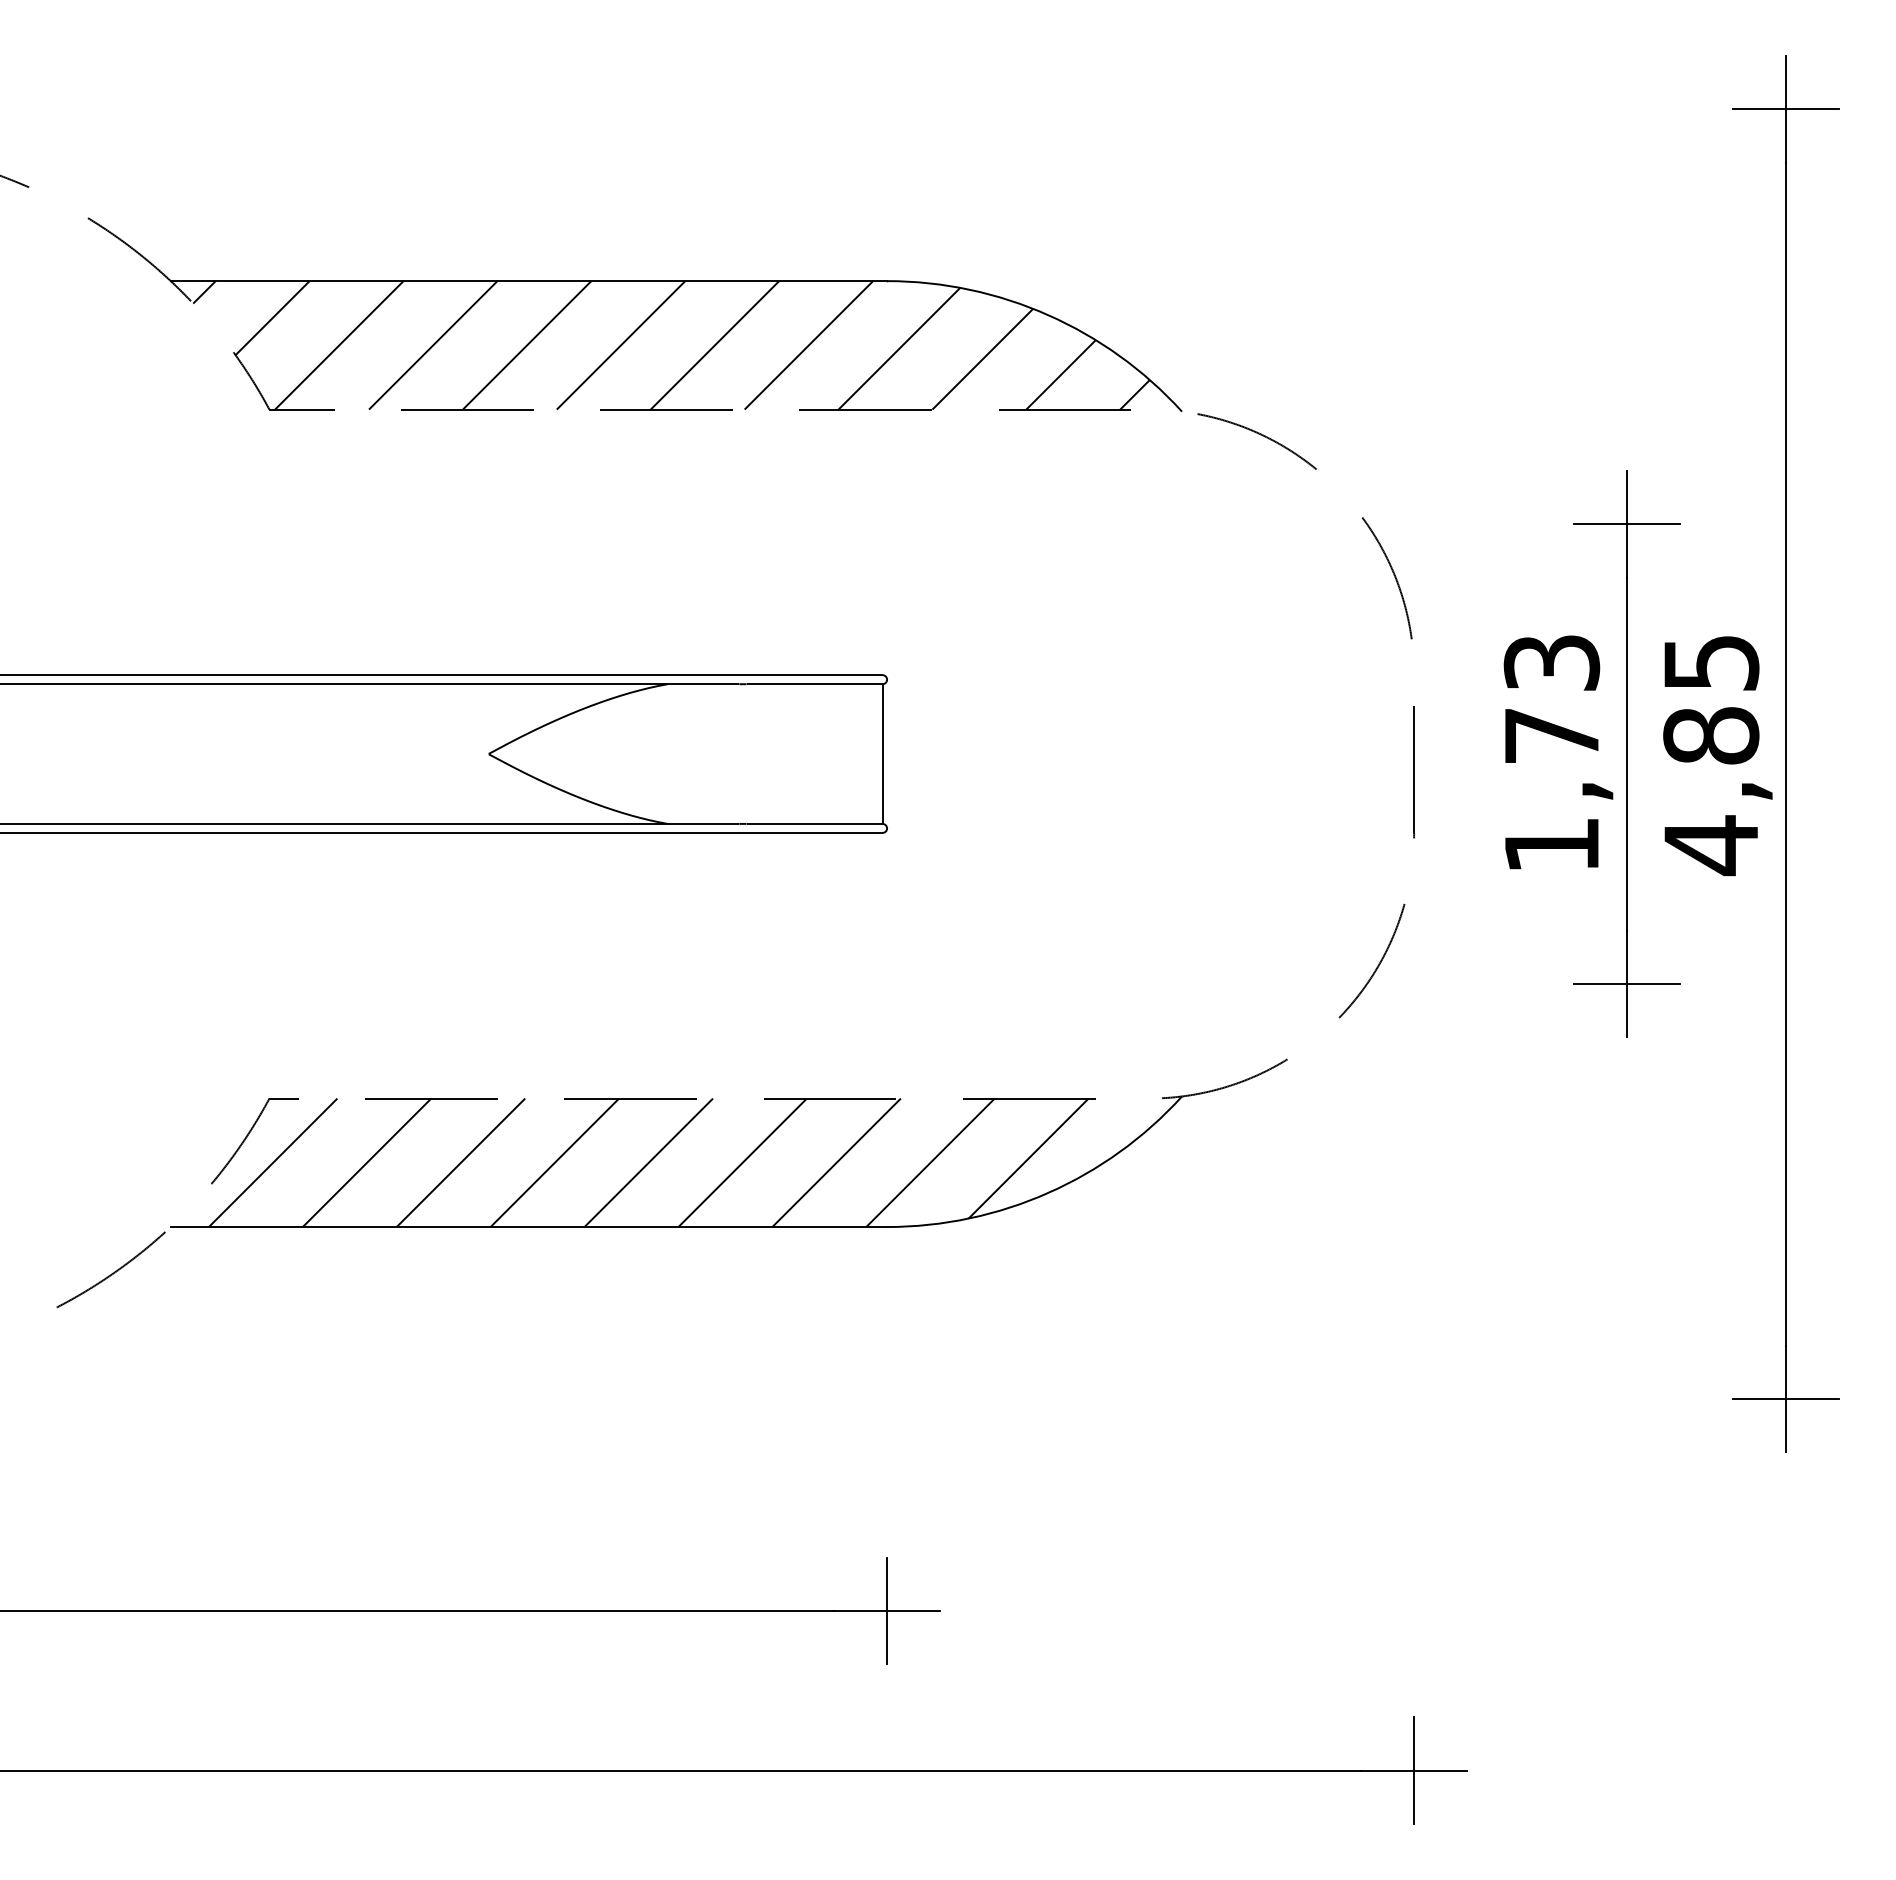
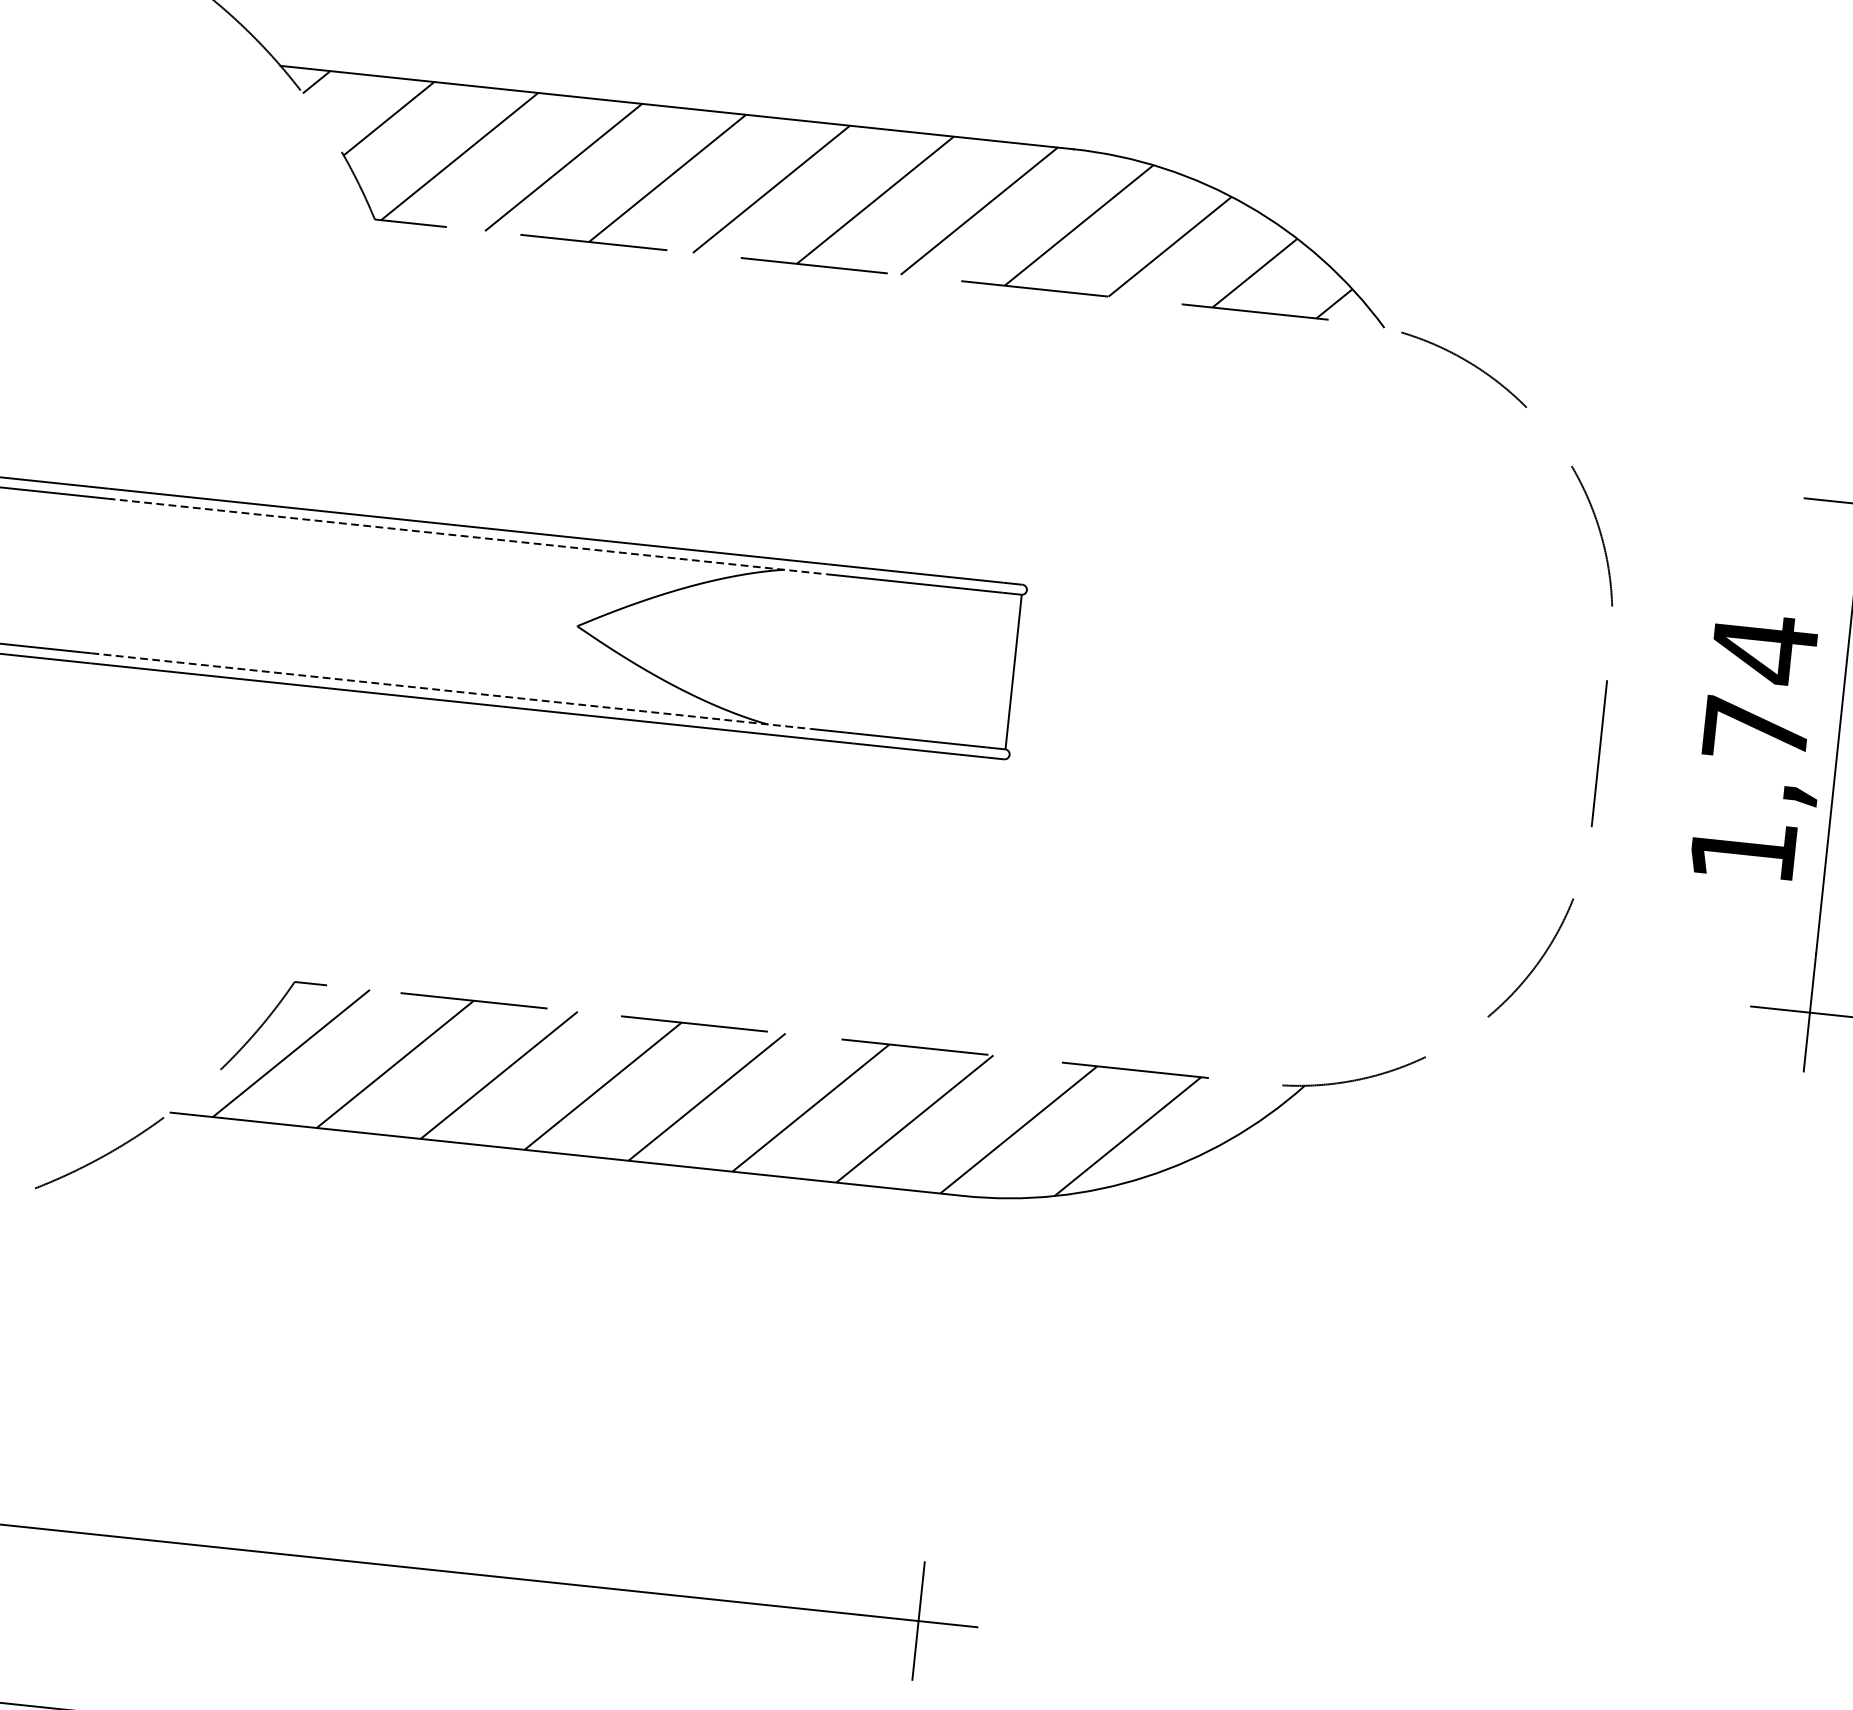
text: (1551, 662) -> (1764, 648), 1,73 -> 1,74
line: (381, 684) -> (466, 536), solid -> dashed
line: (381, 823) -> (450, 690), solid -> dashed

